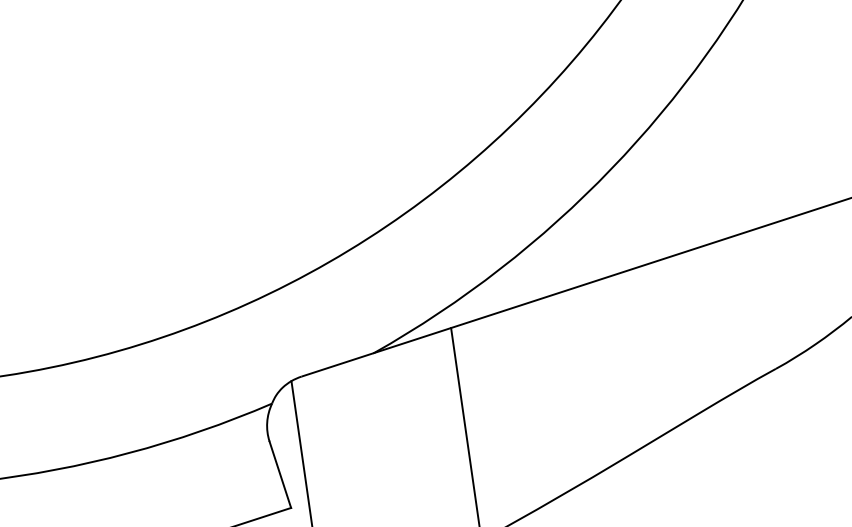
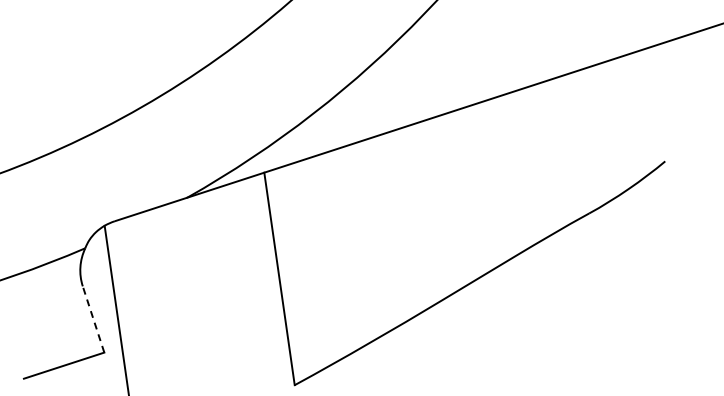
line: (280, 474) -> (93, 319), solid -> dashed

